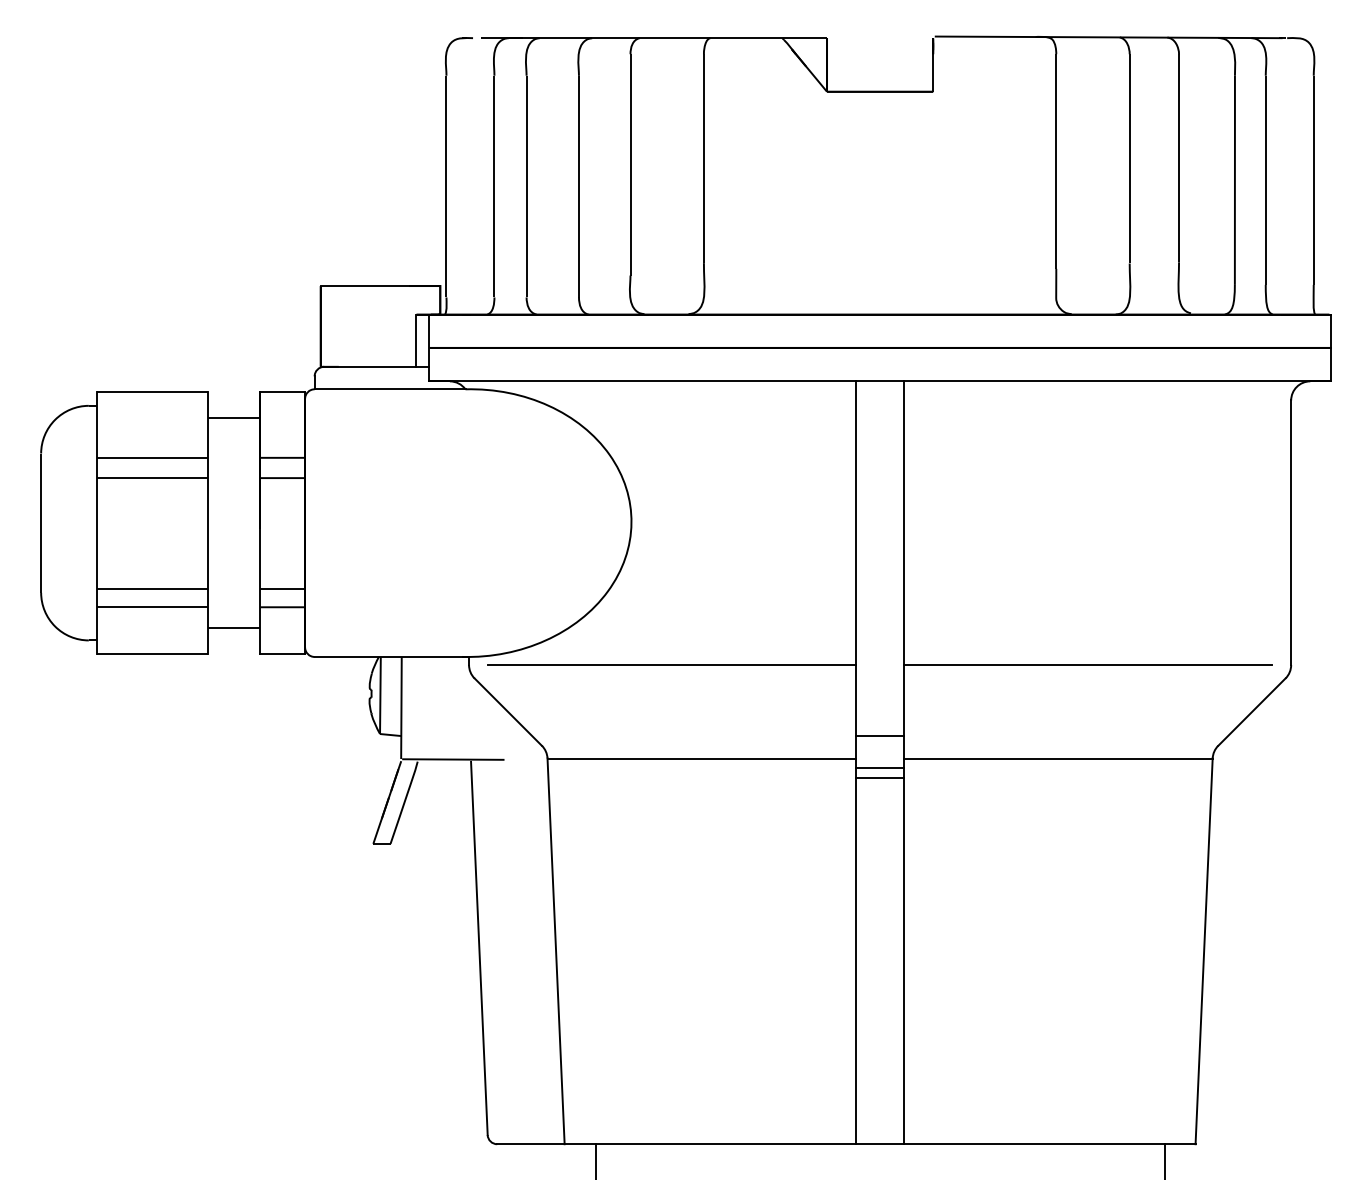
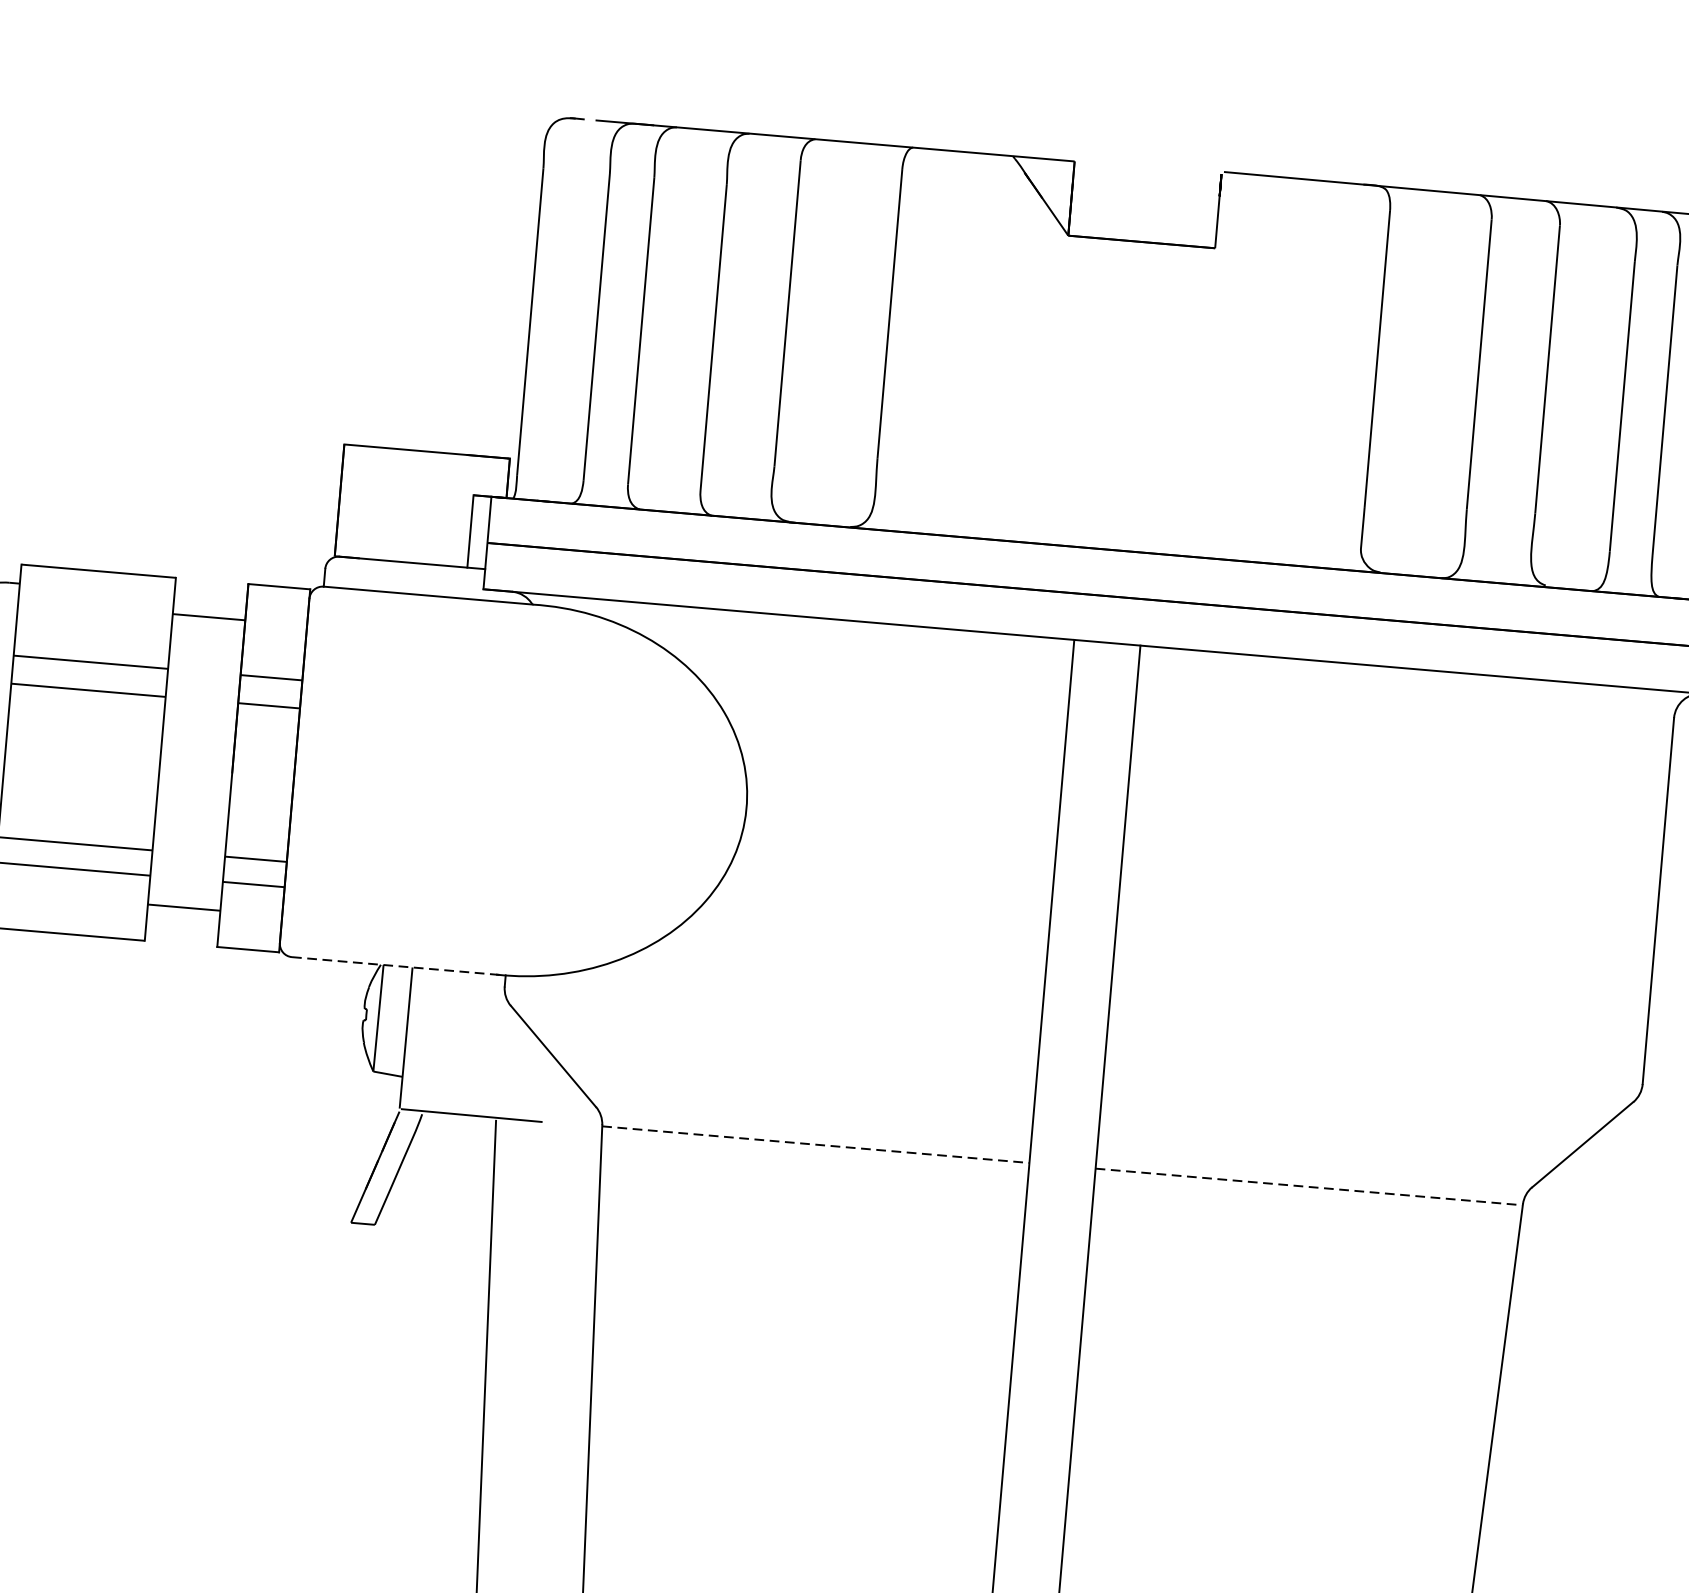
line: (392, 656) -> (399, 965), solid -> dashed
line: (672, 665) -> (786, 1011), removed
line: (1088, 665) -> (1362, 1060), removed
line: (880, 735) -> (1065, 1132), removed
line: (702, 759) -> (816, 1145), solid -> dashed
line: (1058, 759) -> (1309, 1187), solid -> dashed
line: (880, 768) -> (1061, 1178), removed
line: (880, 777) -> (1060, 1191), removed

